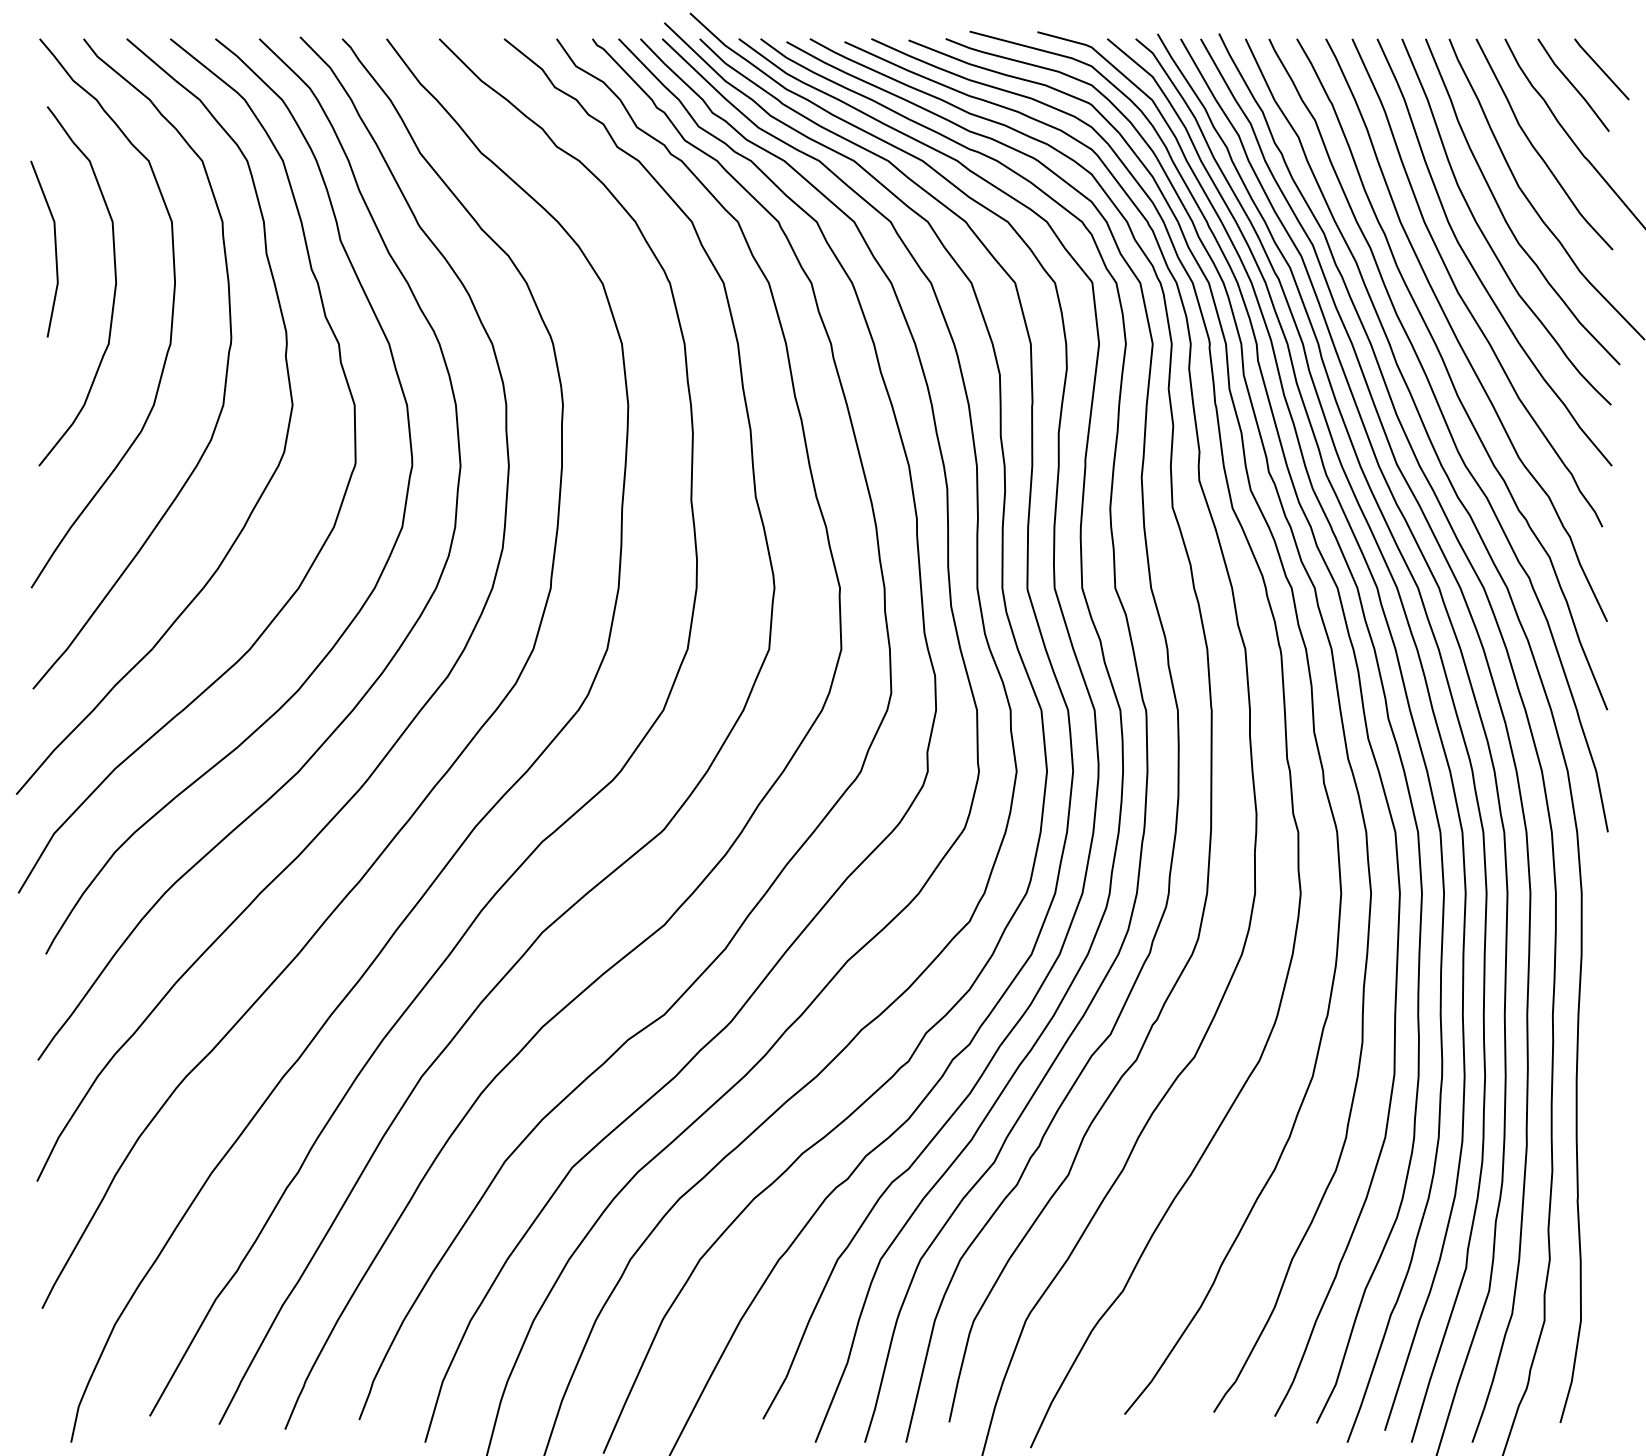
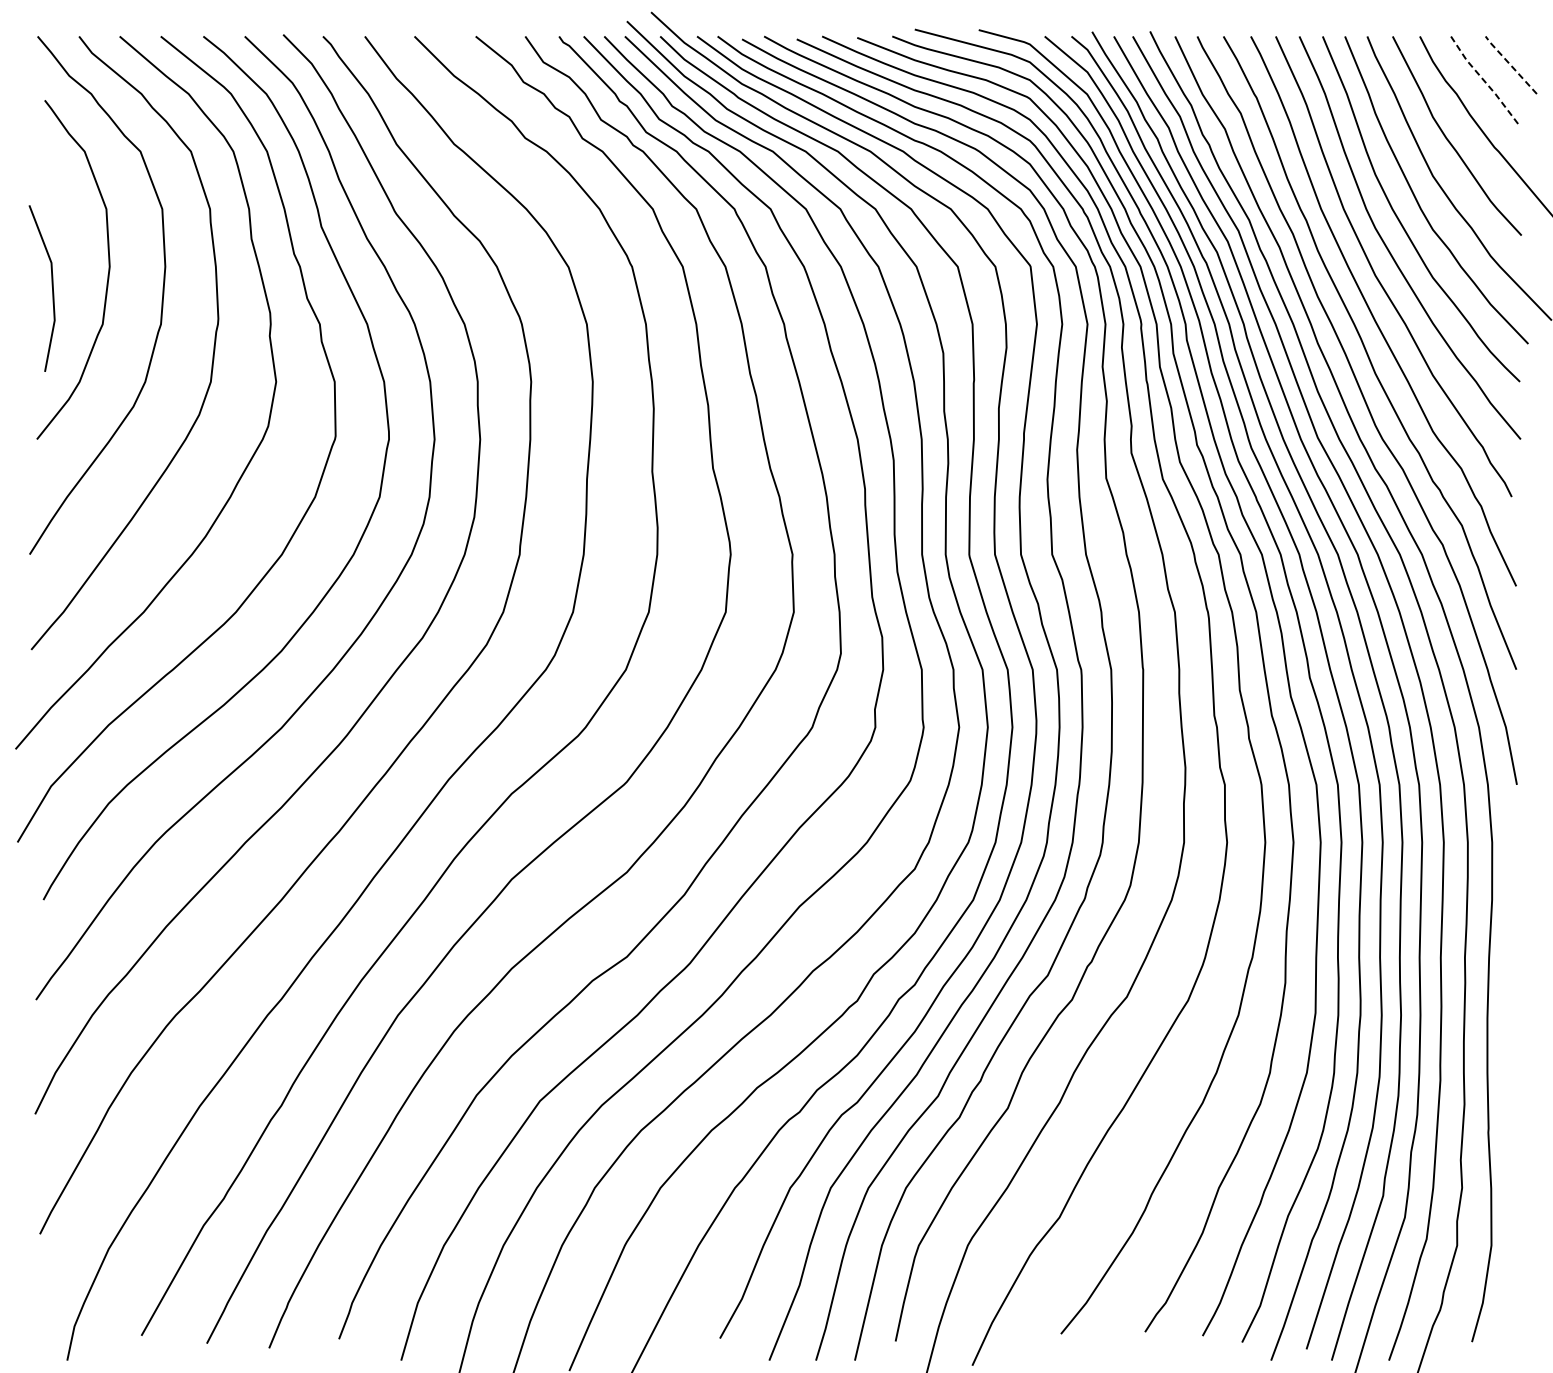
line: (1601, 69) -> (1510, 65), solid -> dashed
line: (1572, 85) -> (1483, 80), solid -> dashed
line: (54, 246) -> (51, 286), moved

